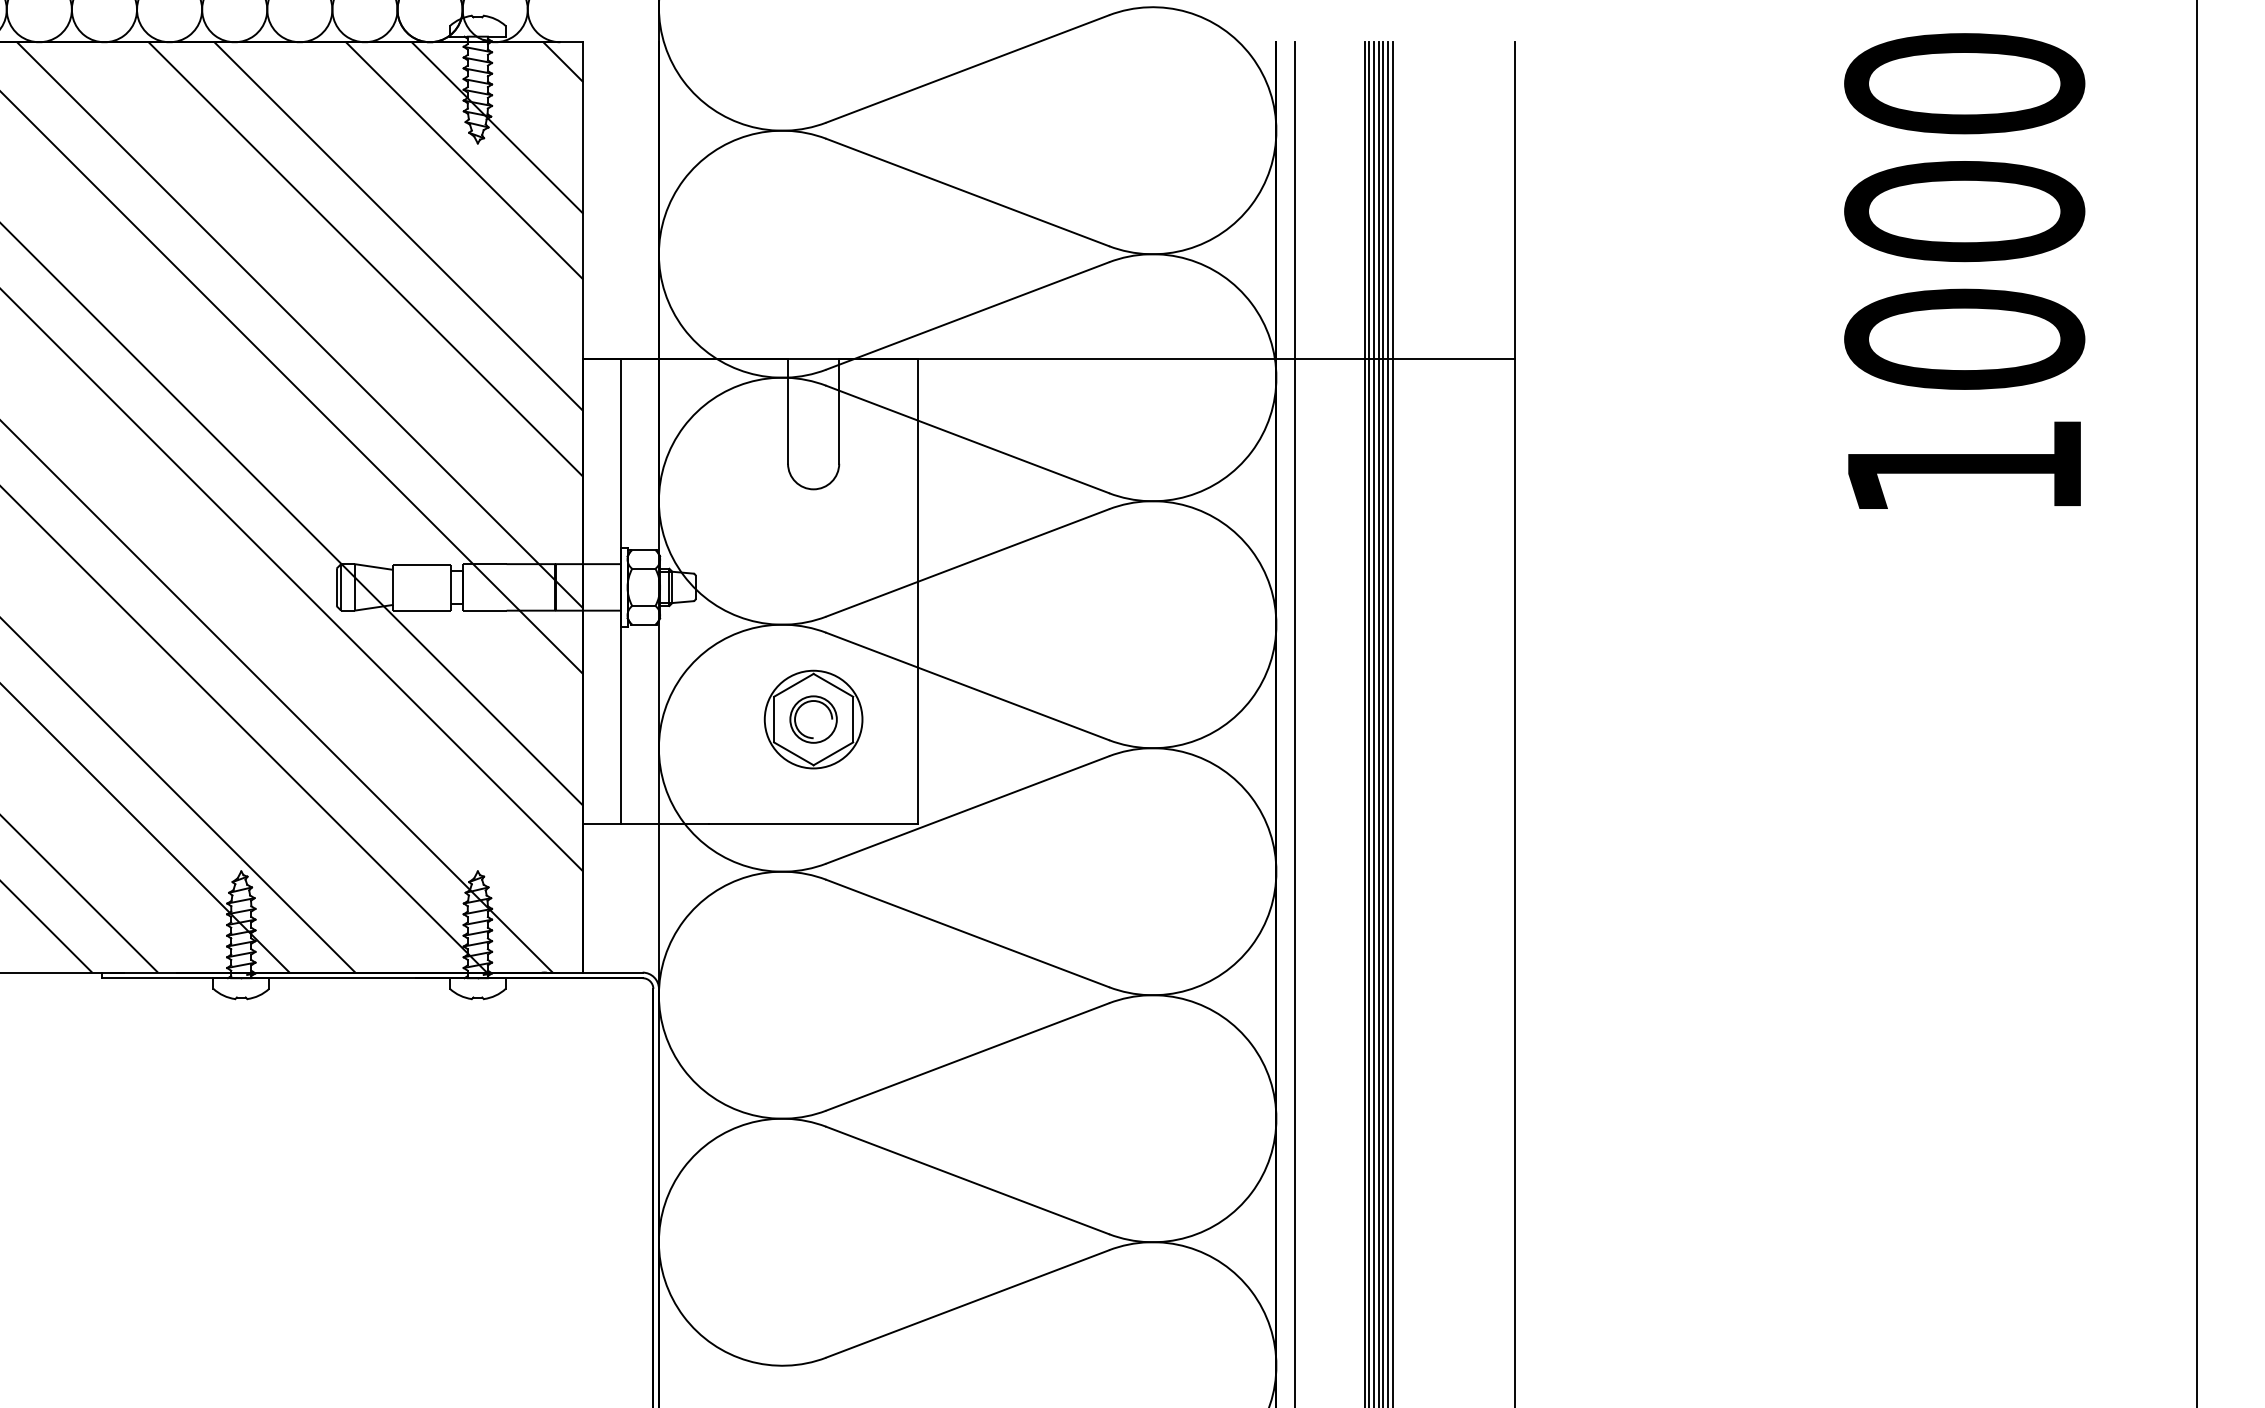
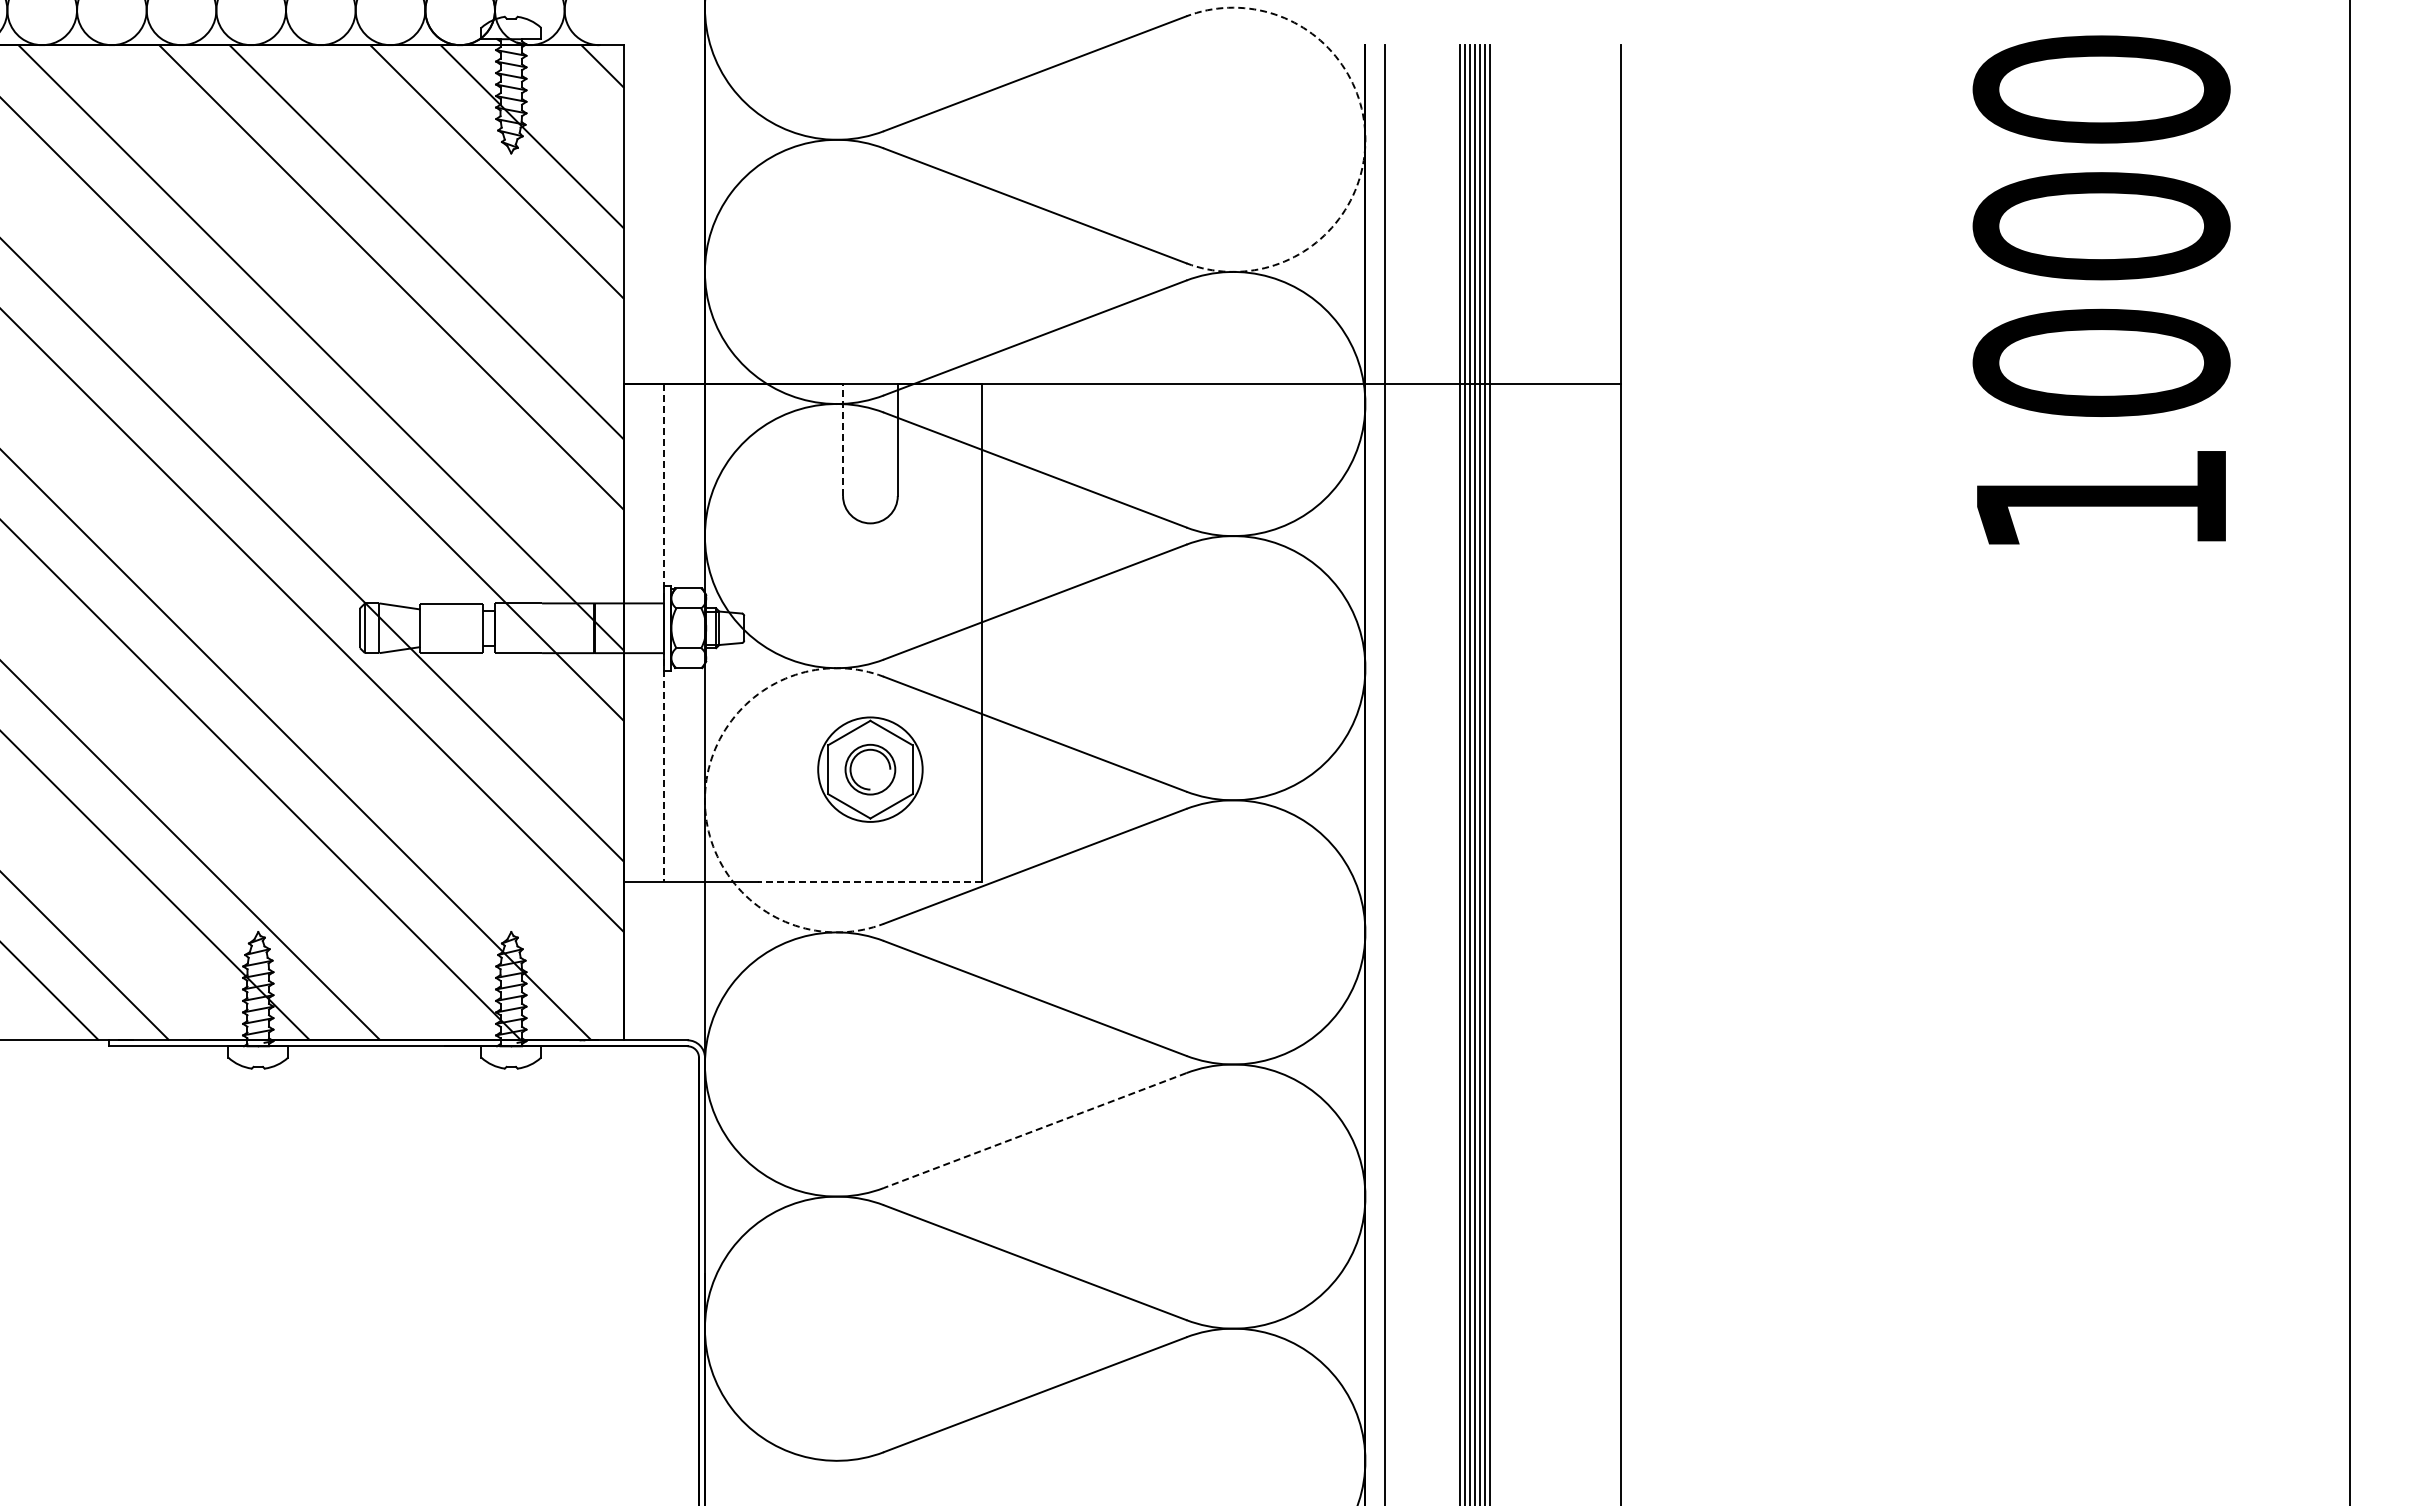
arc: (1276, 130) -> (1365, 139), solid -> dashed
line: (788, 411) -> (843, 440), solid -> dashed
line: (620, 591) -> (663, 632), solid -> dashed
arc: (658, 748) -> (704, 800), solid -> dashed
line: (813, 824) -> (870, 881), solid -> dashed
line: (967, 1056) -> (1035, 1130), solid -> dashed

